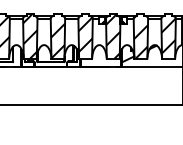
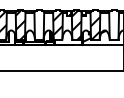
hatch: (169, 36) -> (114, 24), removed
hatch: (58, 40) -> (39, 27), removed

